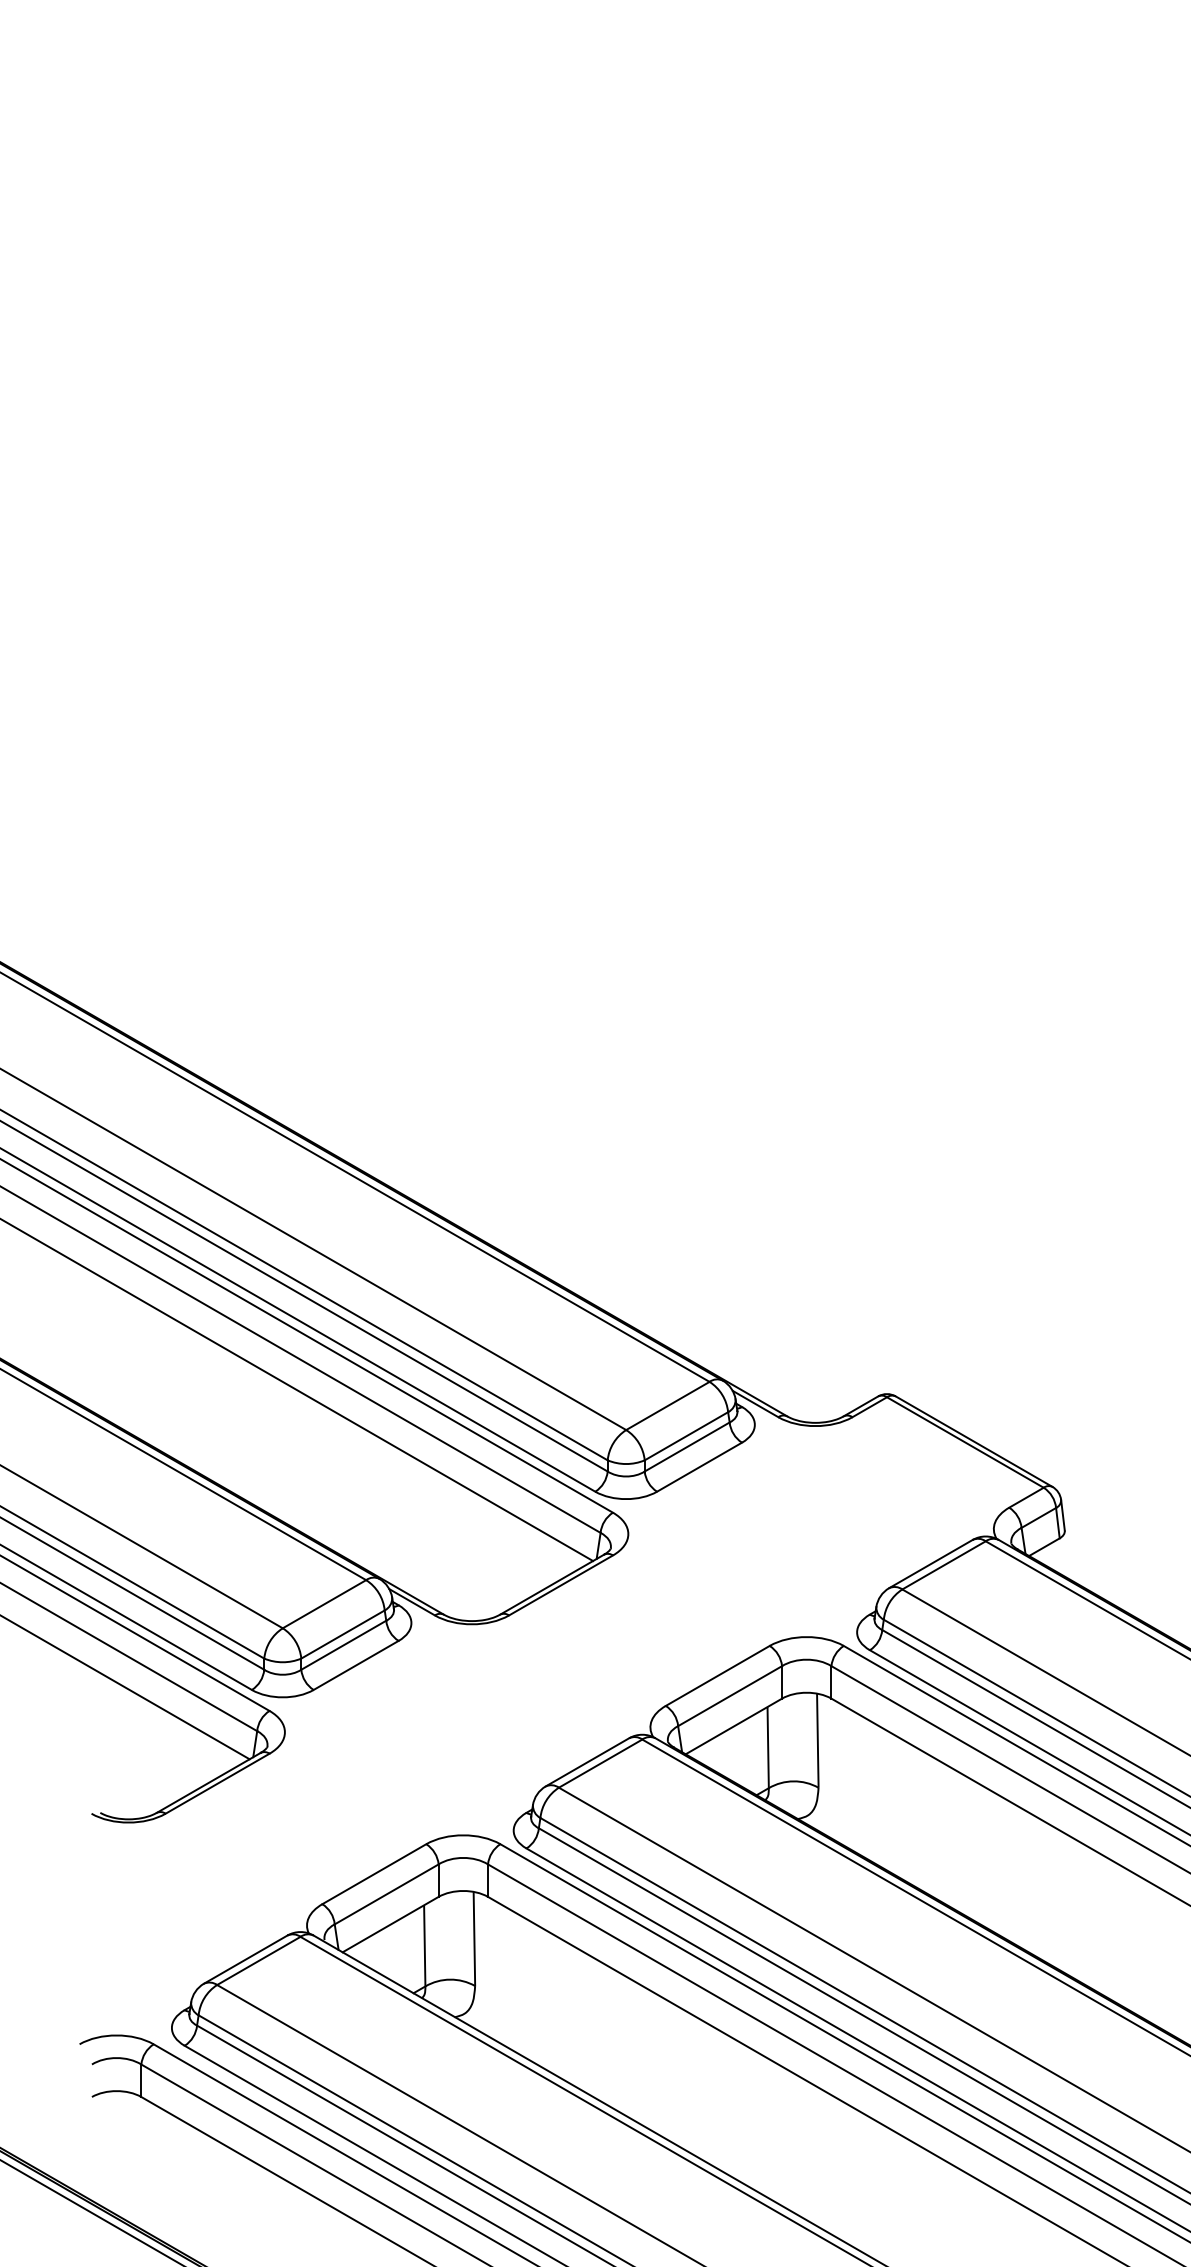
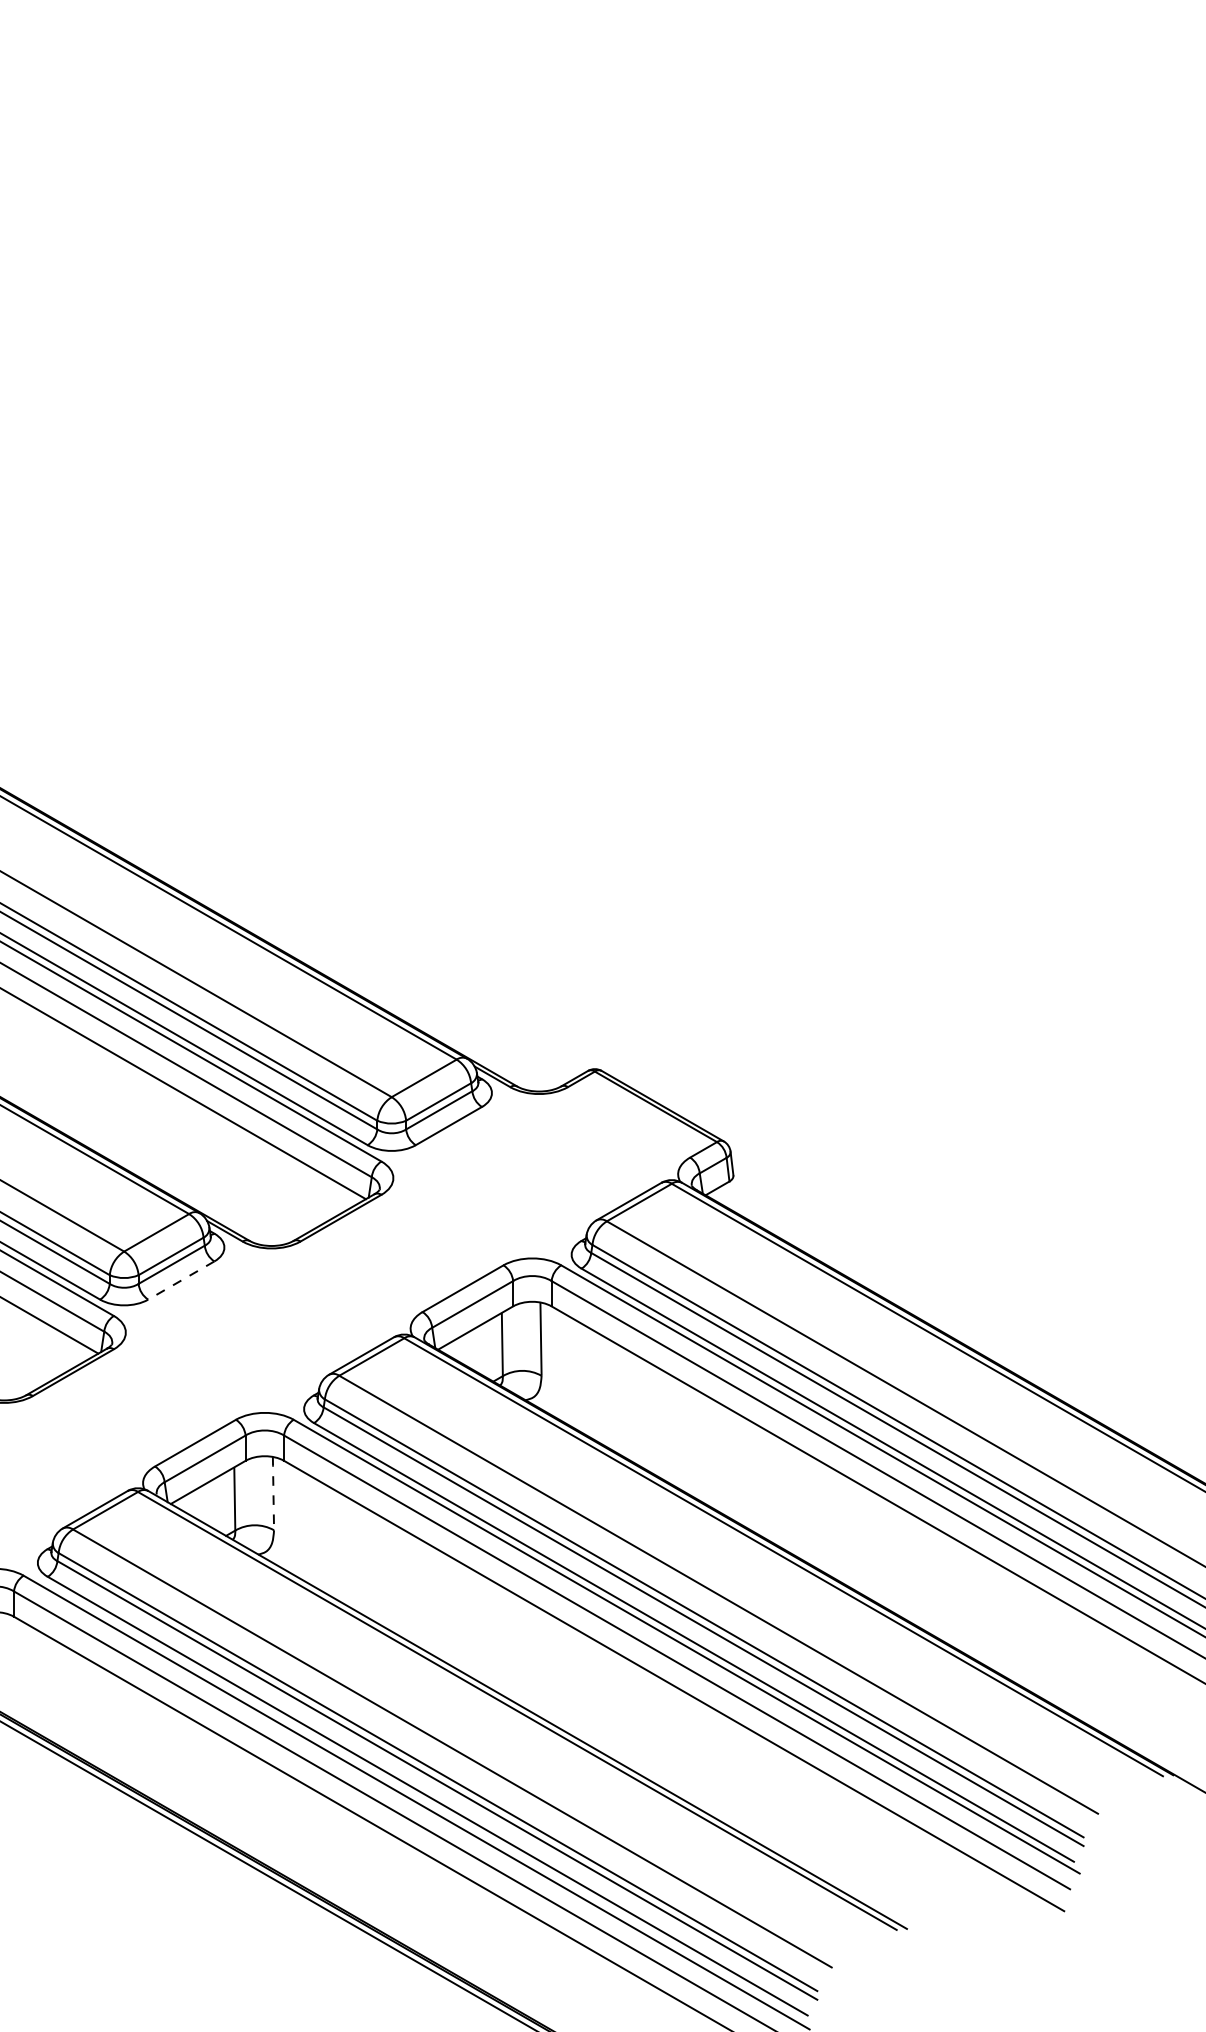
line: (355, 1665) -> (180, 1280), solid -> dashed
line: (474, 1938) -> (273, 1493), solid -> dashed

